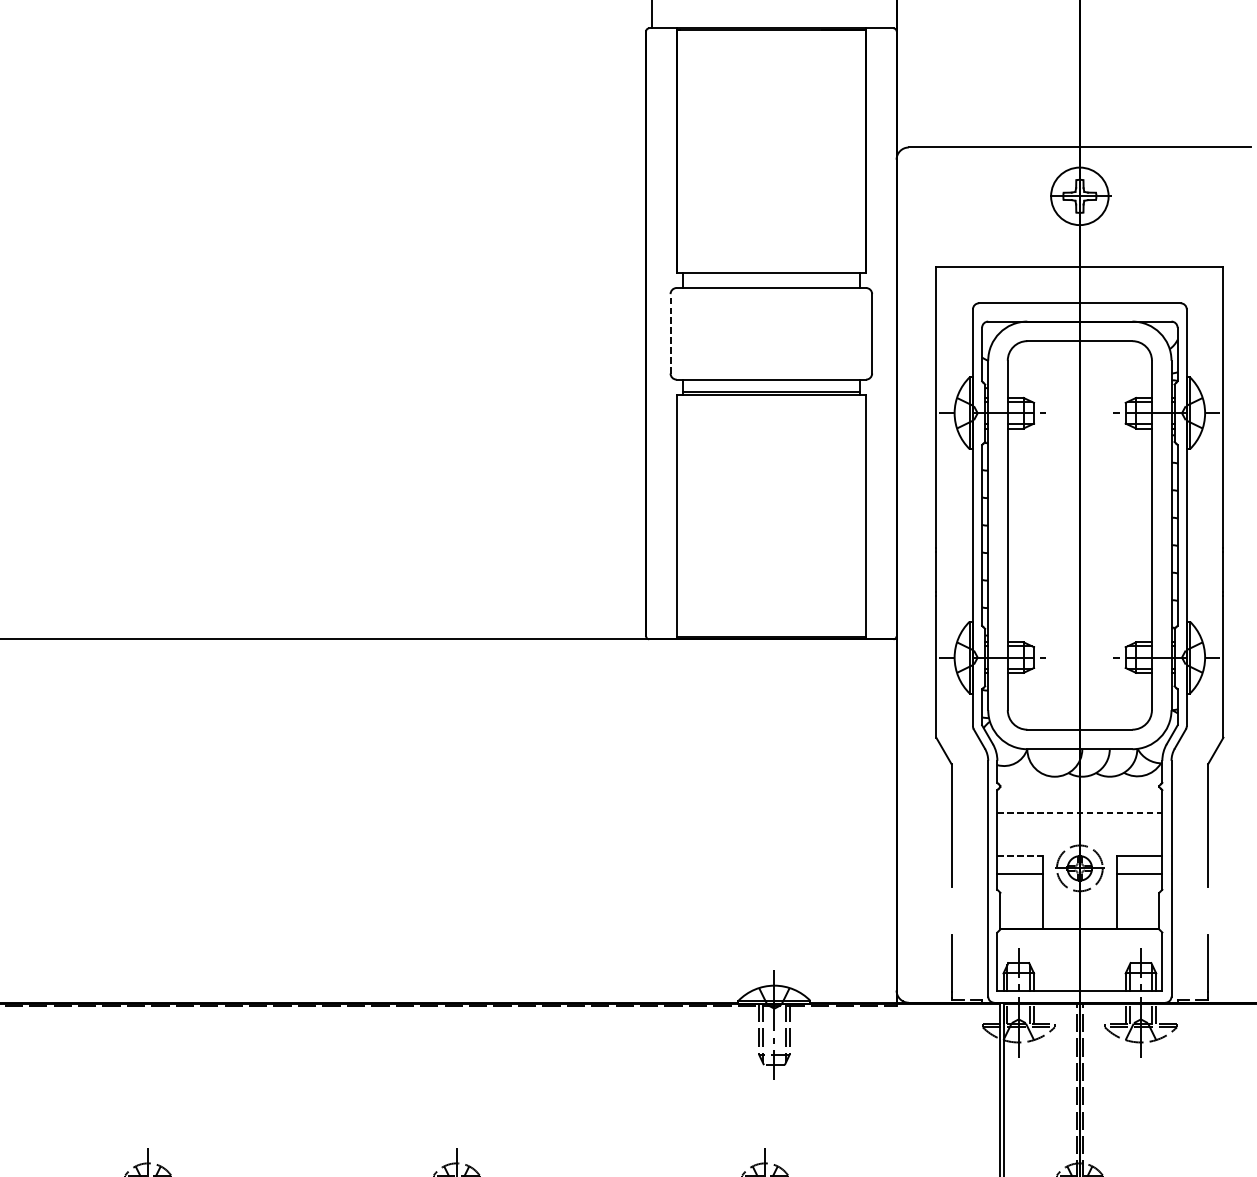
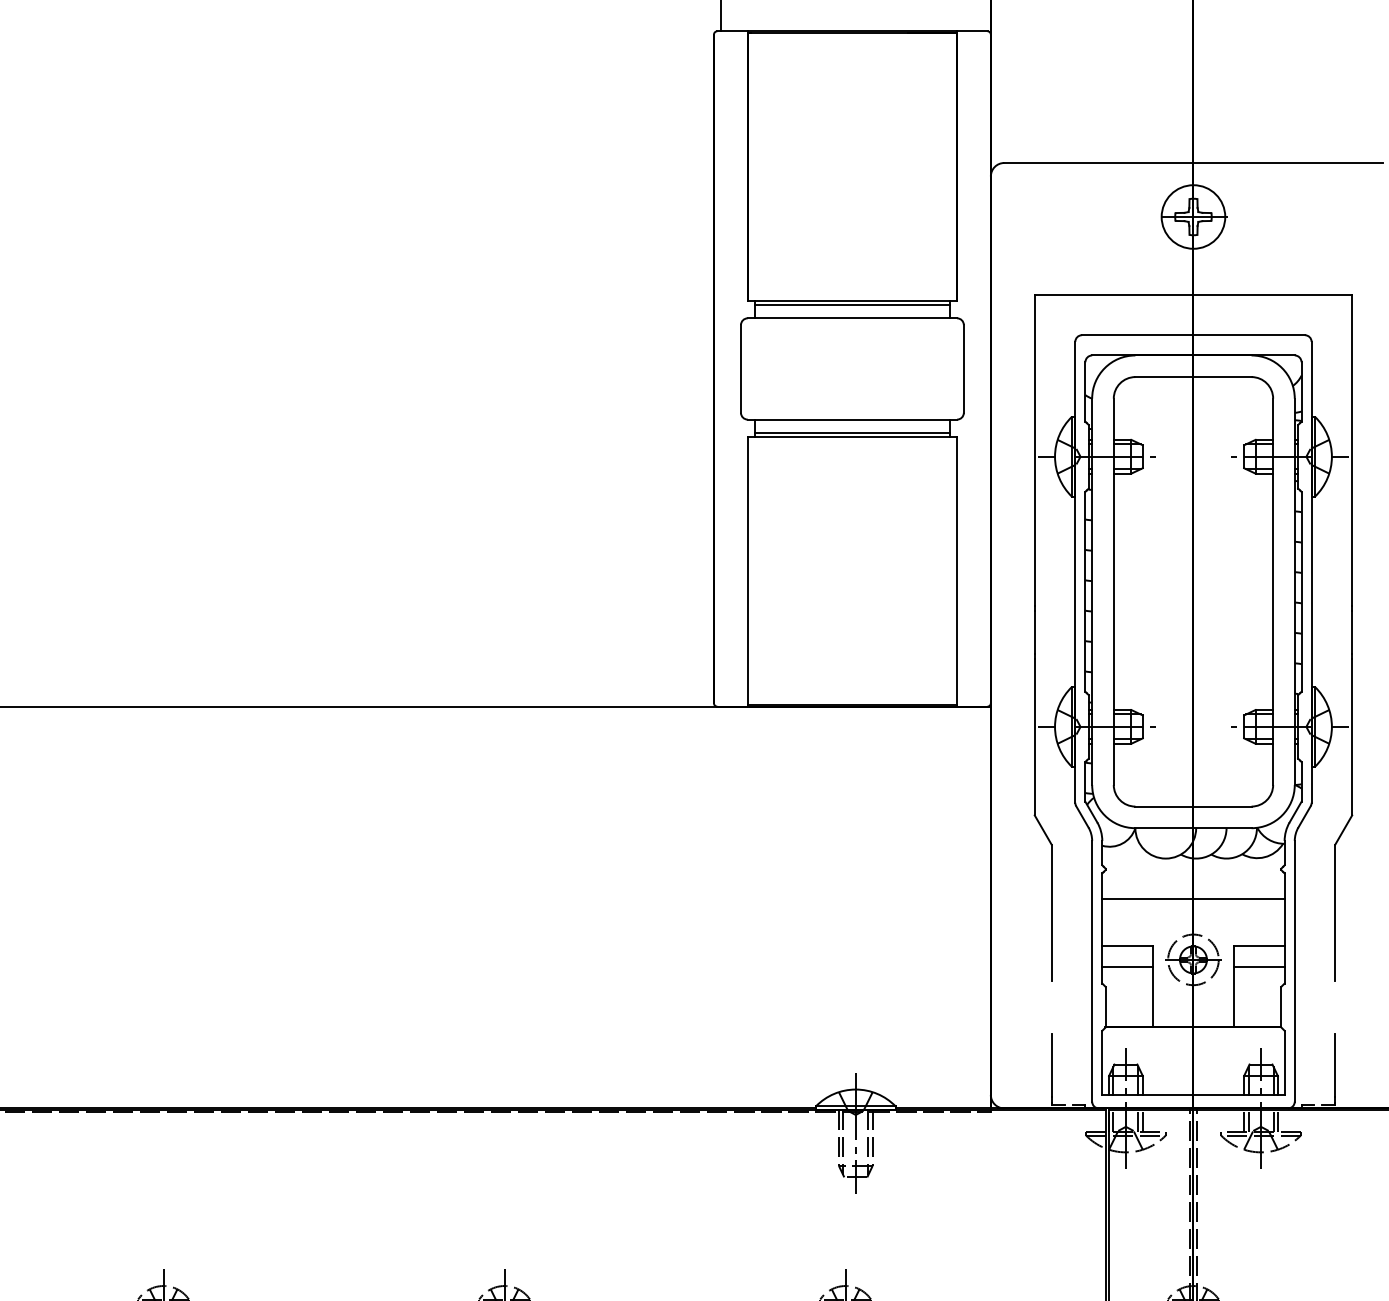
line: (771, 275) -> (852, 304), added
line: (671, 333) -> (741, 368), dashed -> solid
line: (1079, 813) -> (1193, 899), dashed -> solid
line: (1021, 856) -> (1128, 946), dashed -> solid

